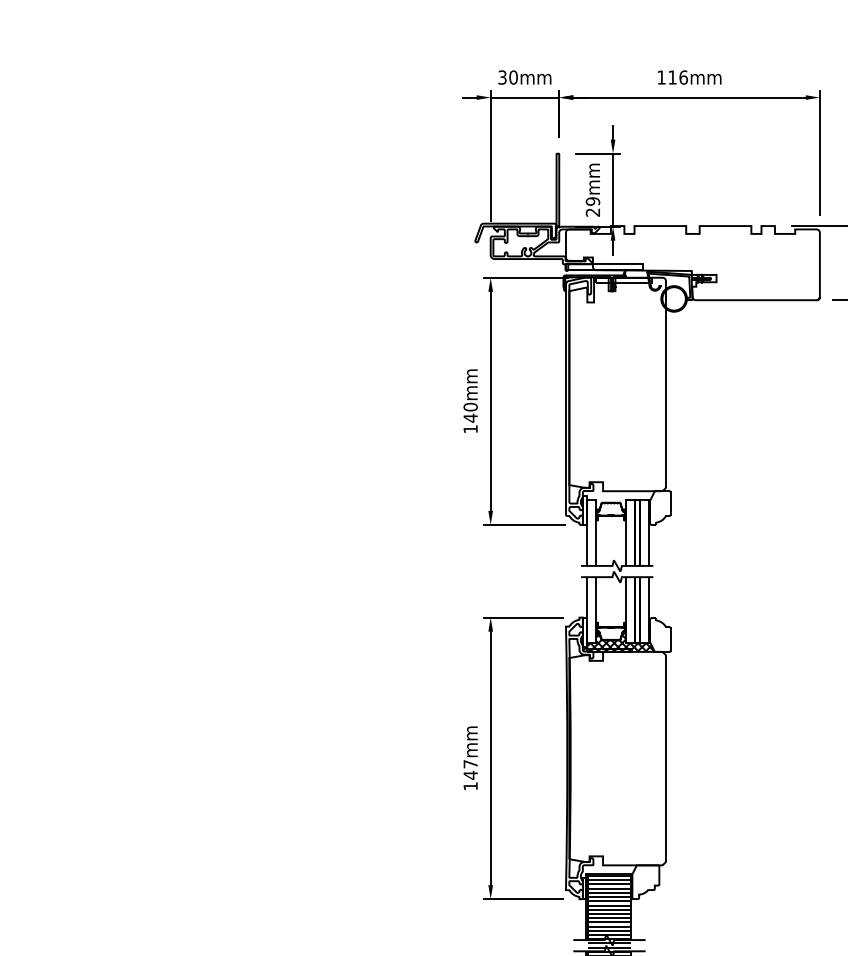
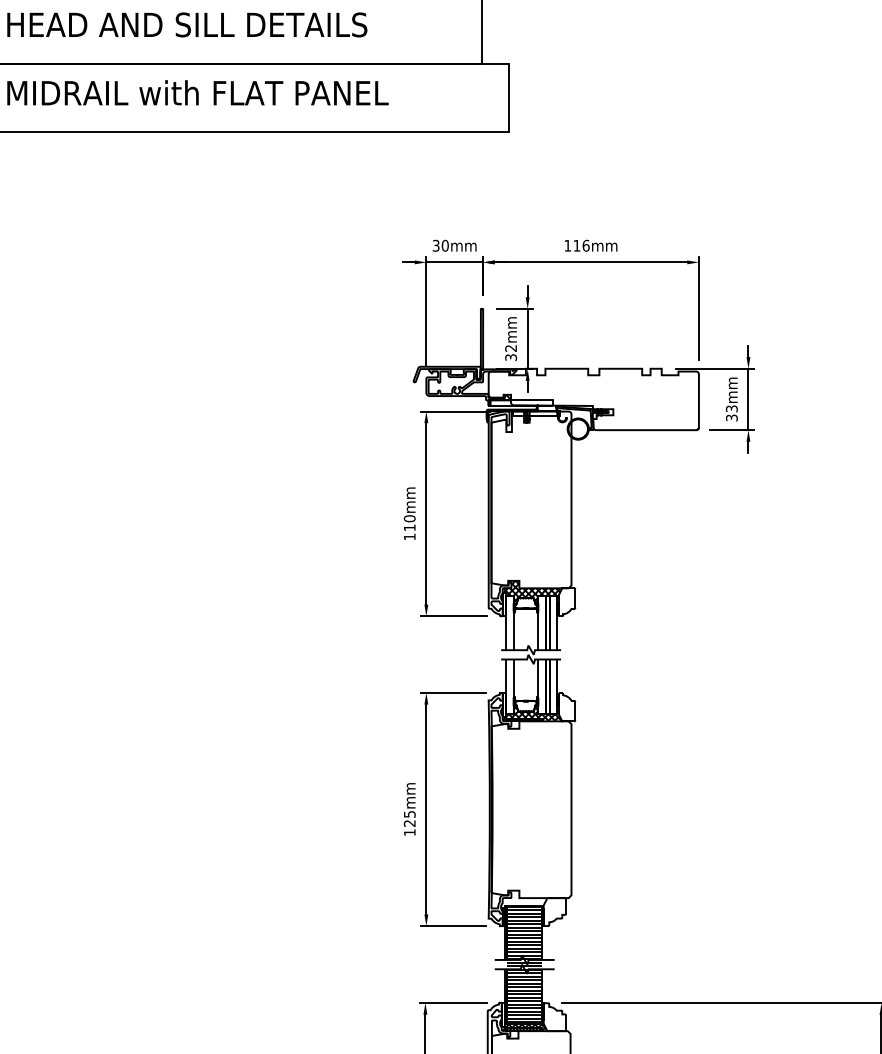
text: (593, 206) -> (511, 352), 29mm -> 32mm
text: (470, 417) -> (409, 527), 140mm -> 110mm
hatch: (617, 496) -> (531, 592), added
text: (470, 770) -> (409, 819), 147mm -> 125mm

